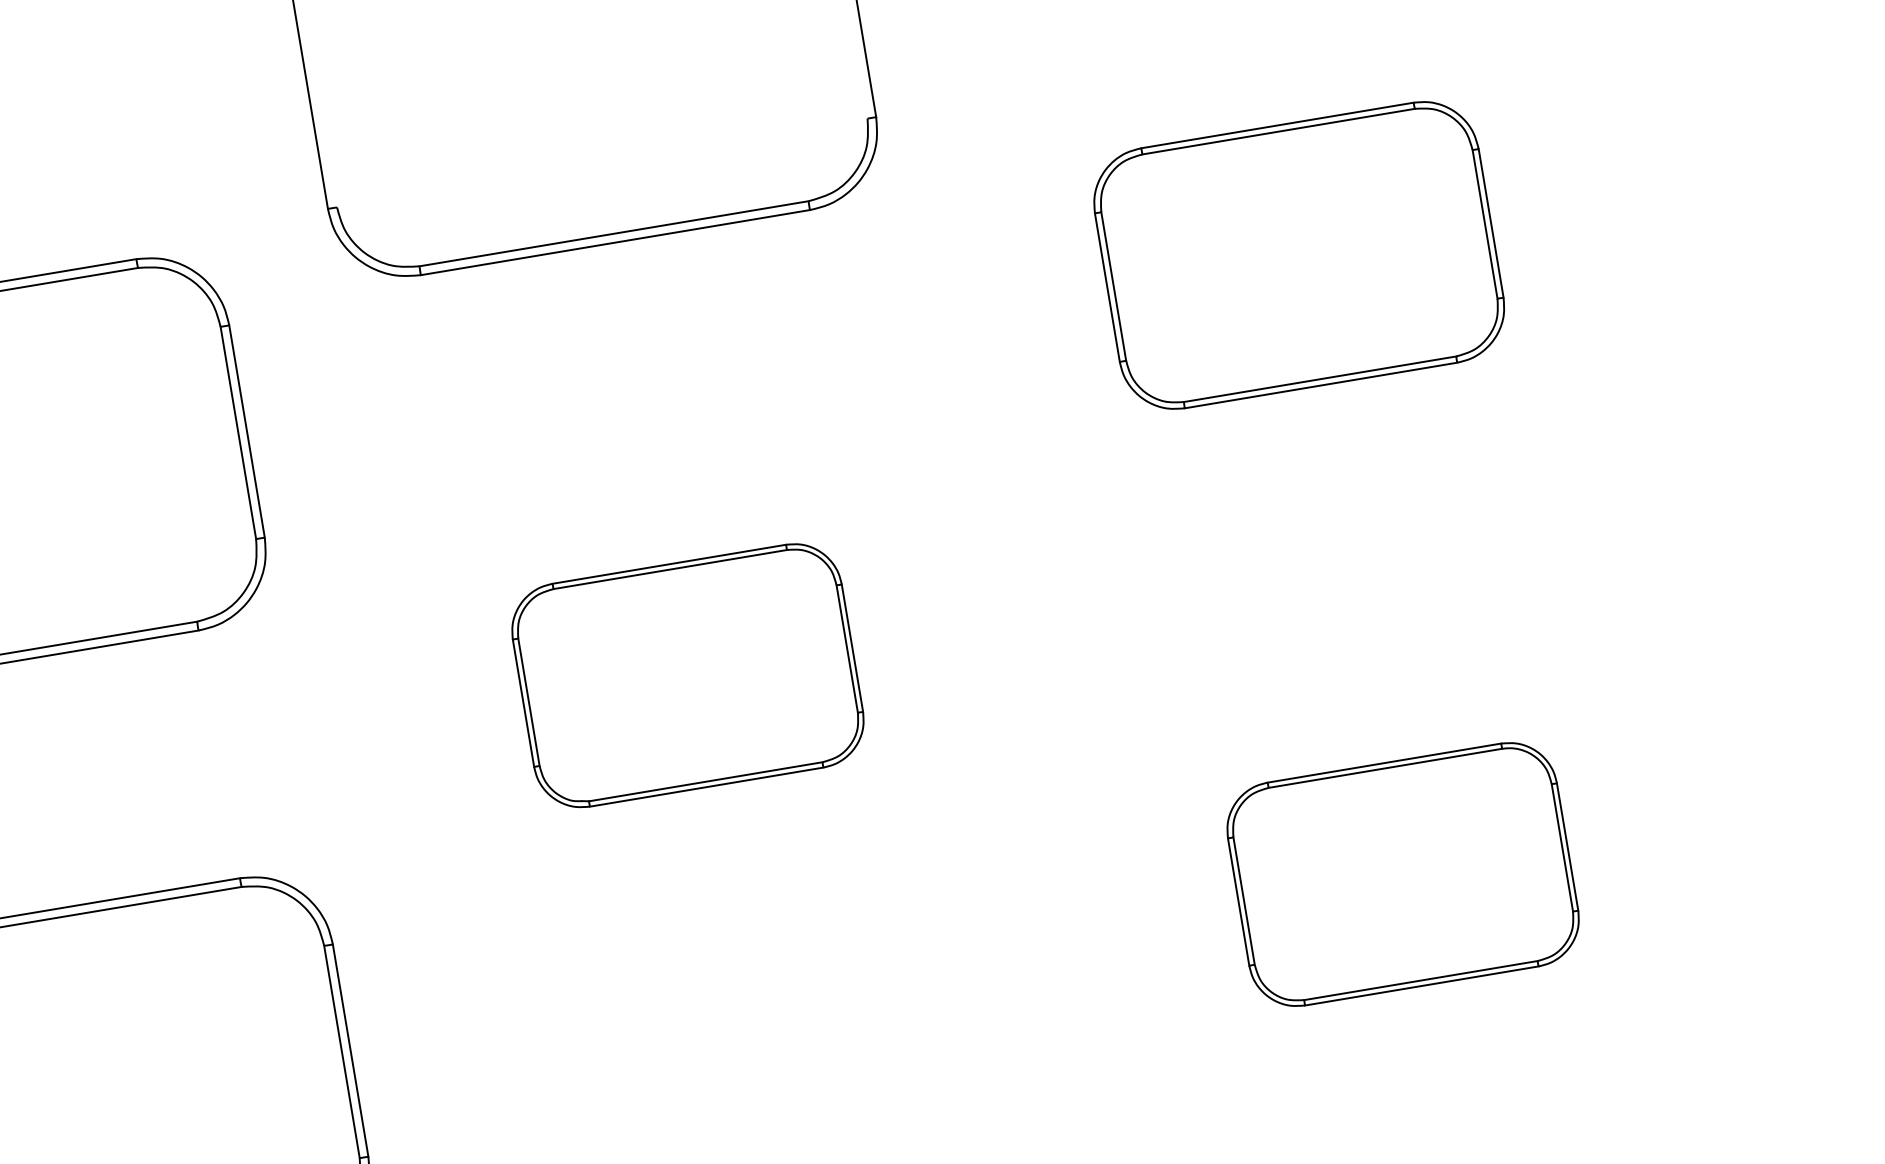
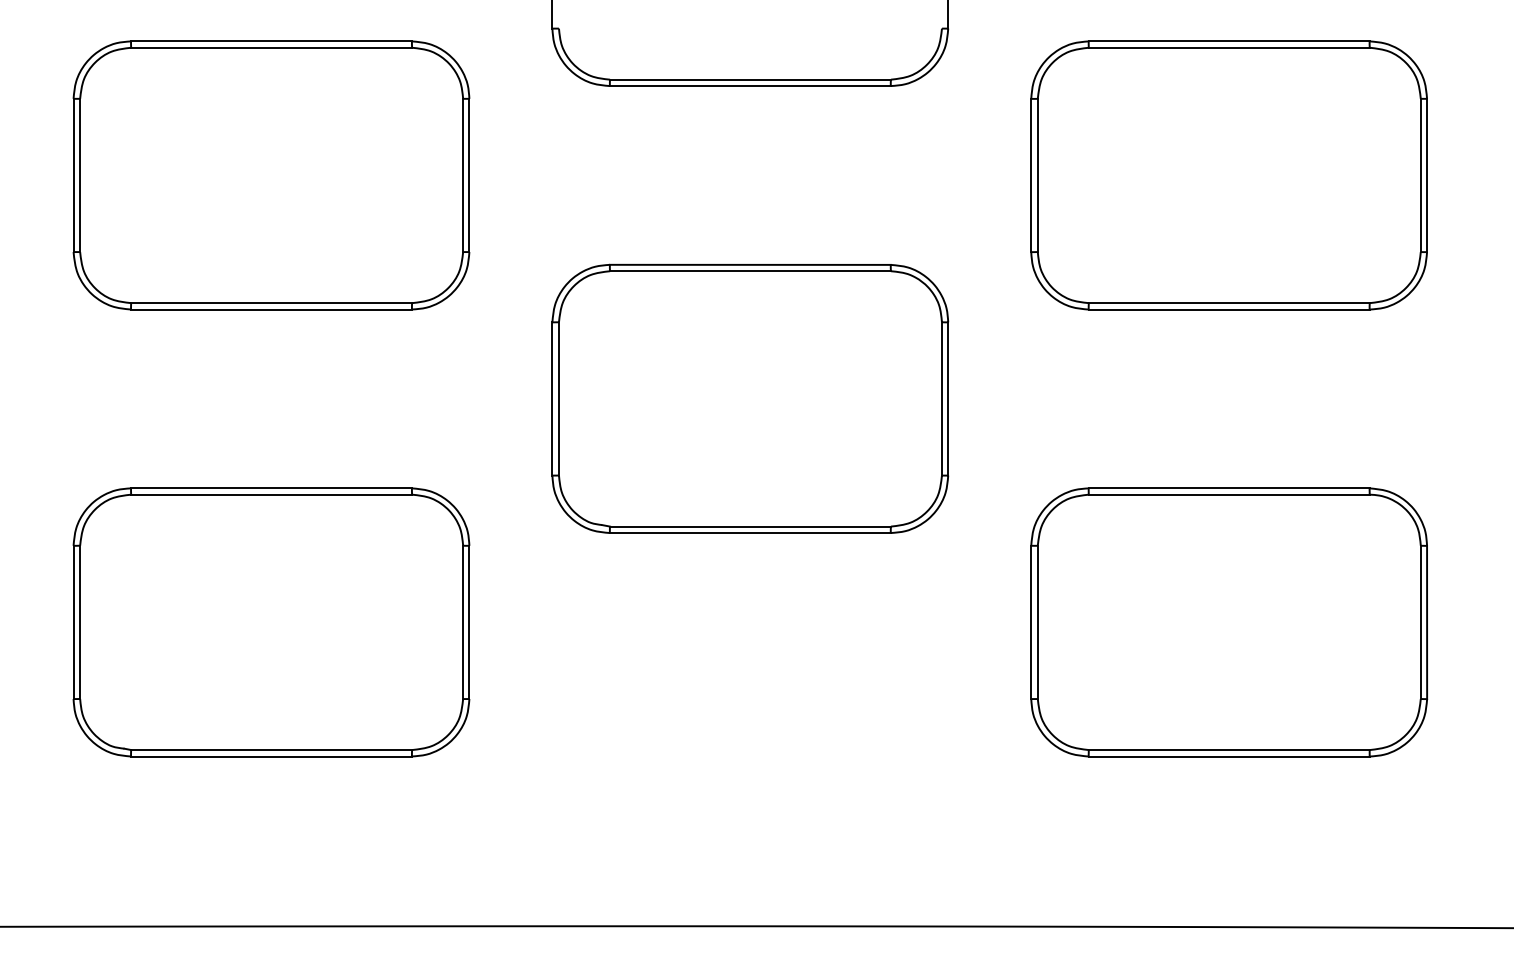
part: (1298, 255) -> (1228, 175), size x1.43
part: (688, 675) -> (750, 398), size x1.67
part: (1403, 874) -> (1229, 622), size x1.67

